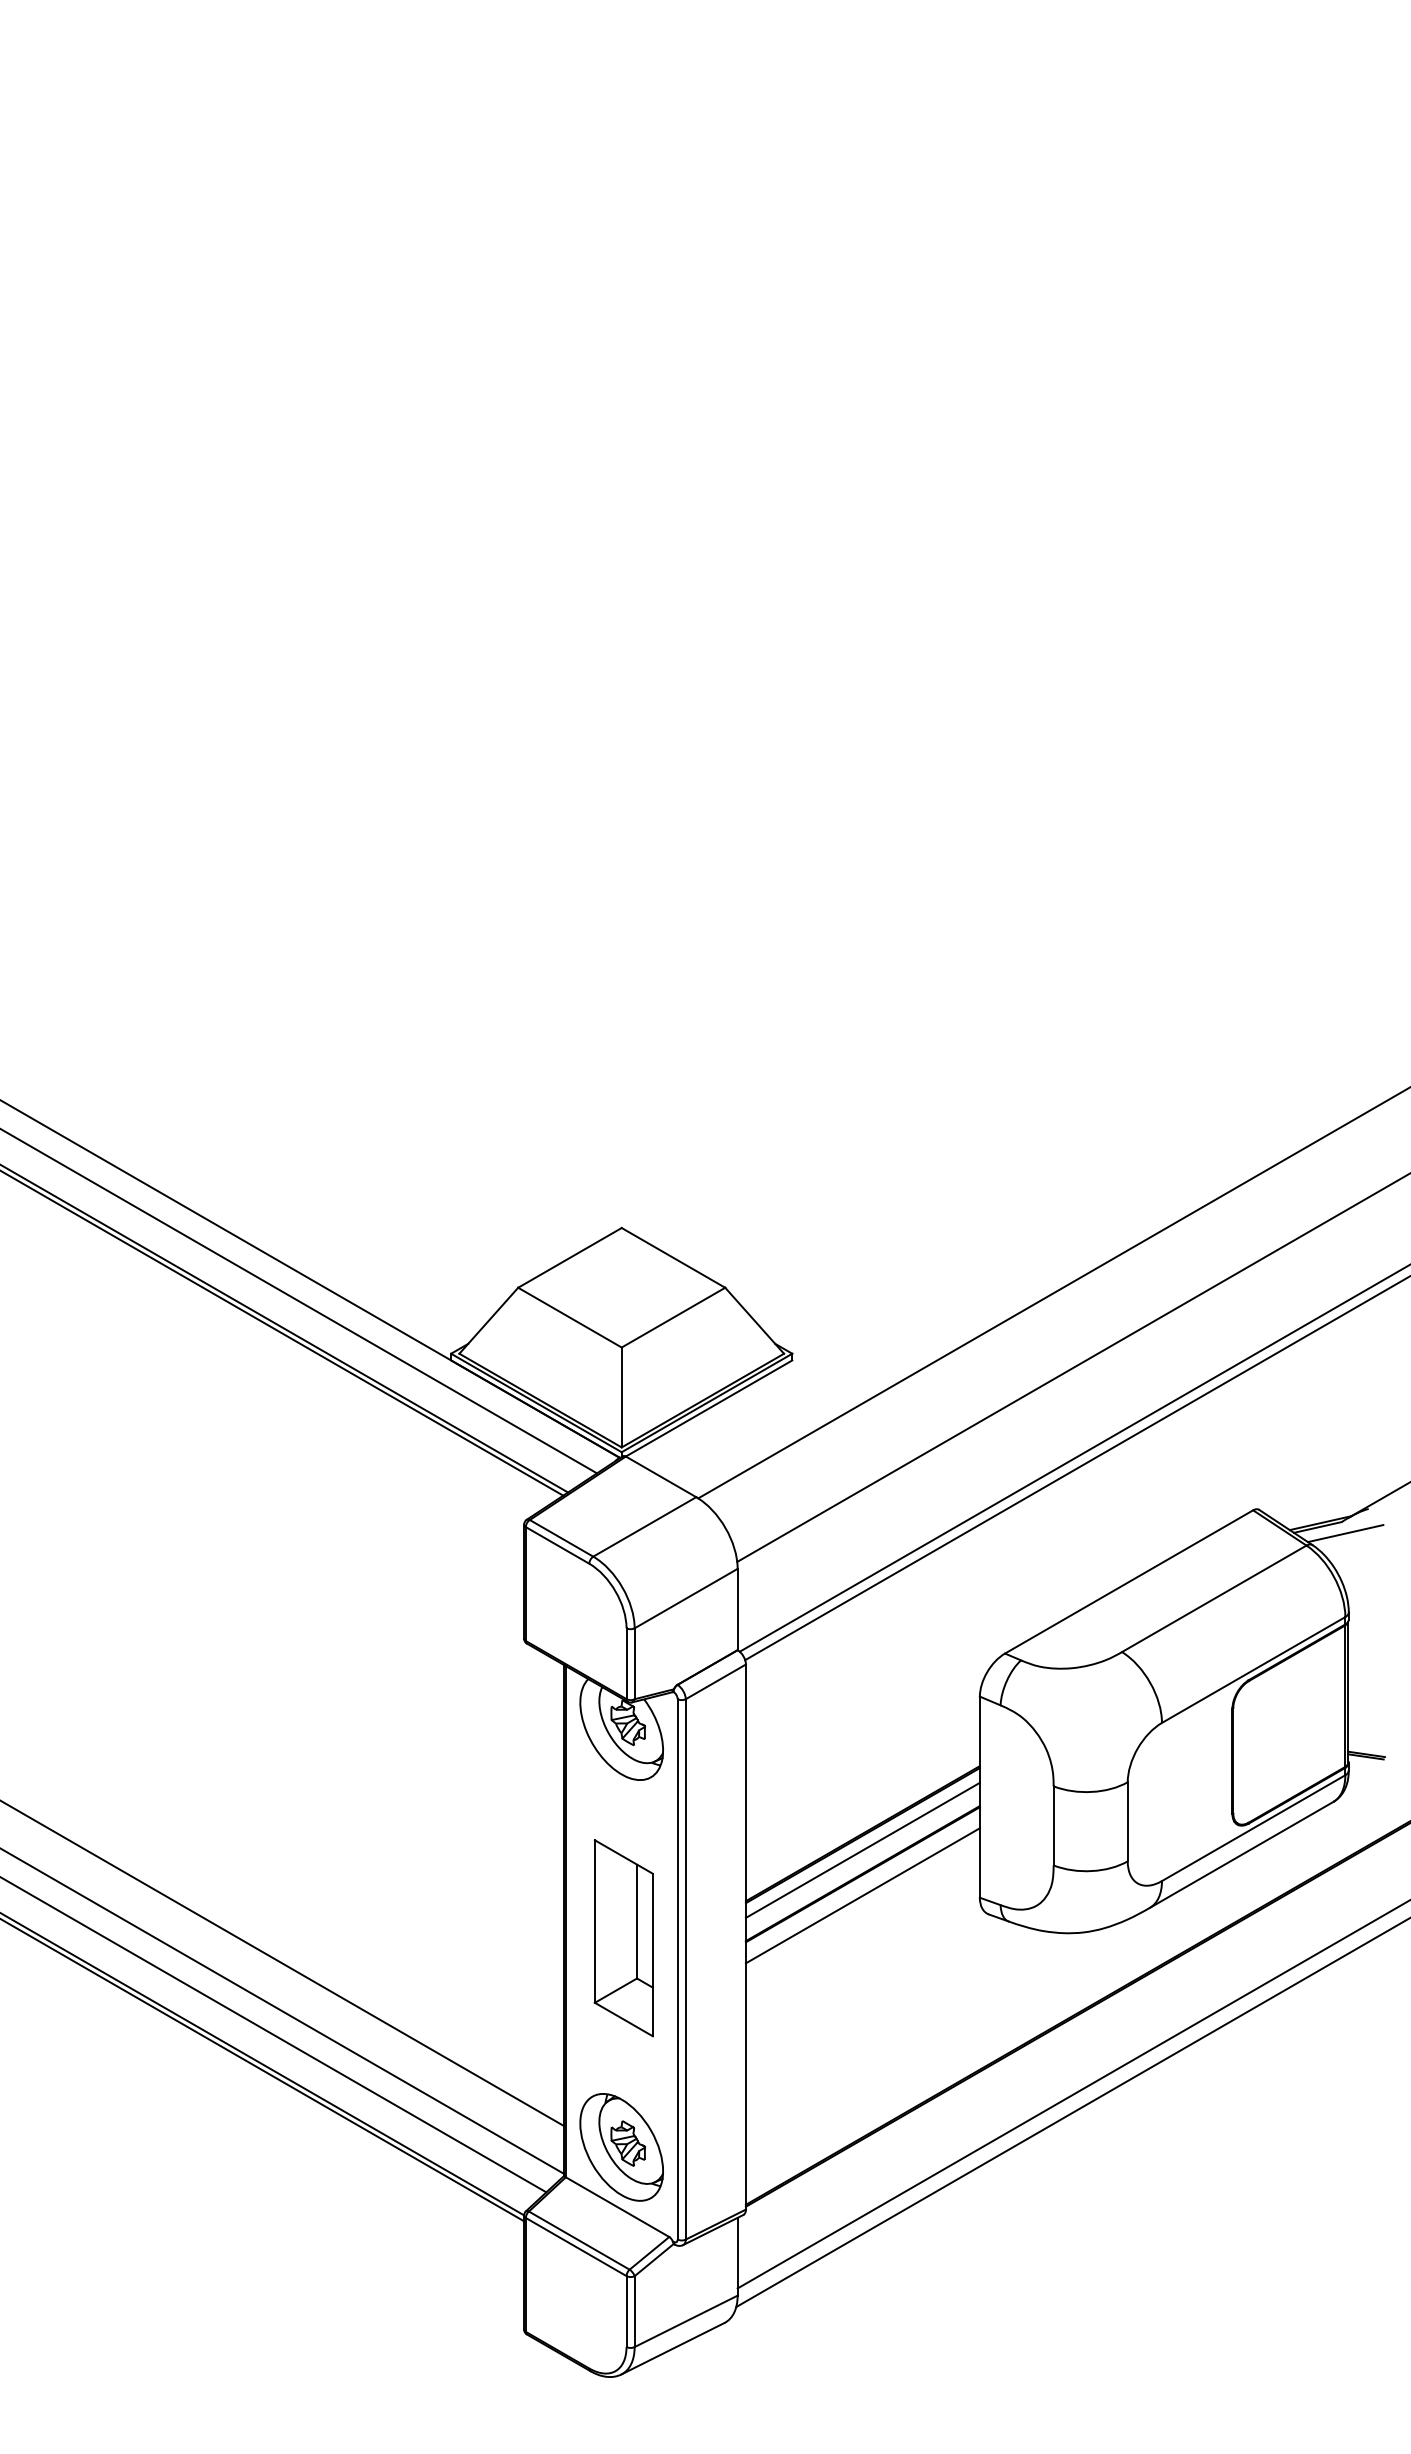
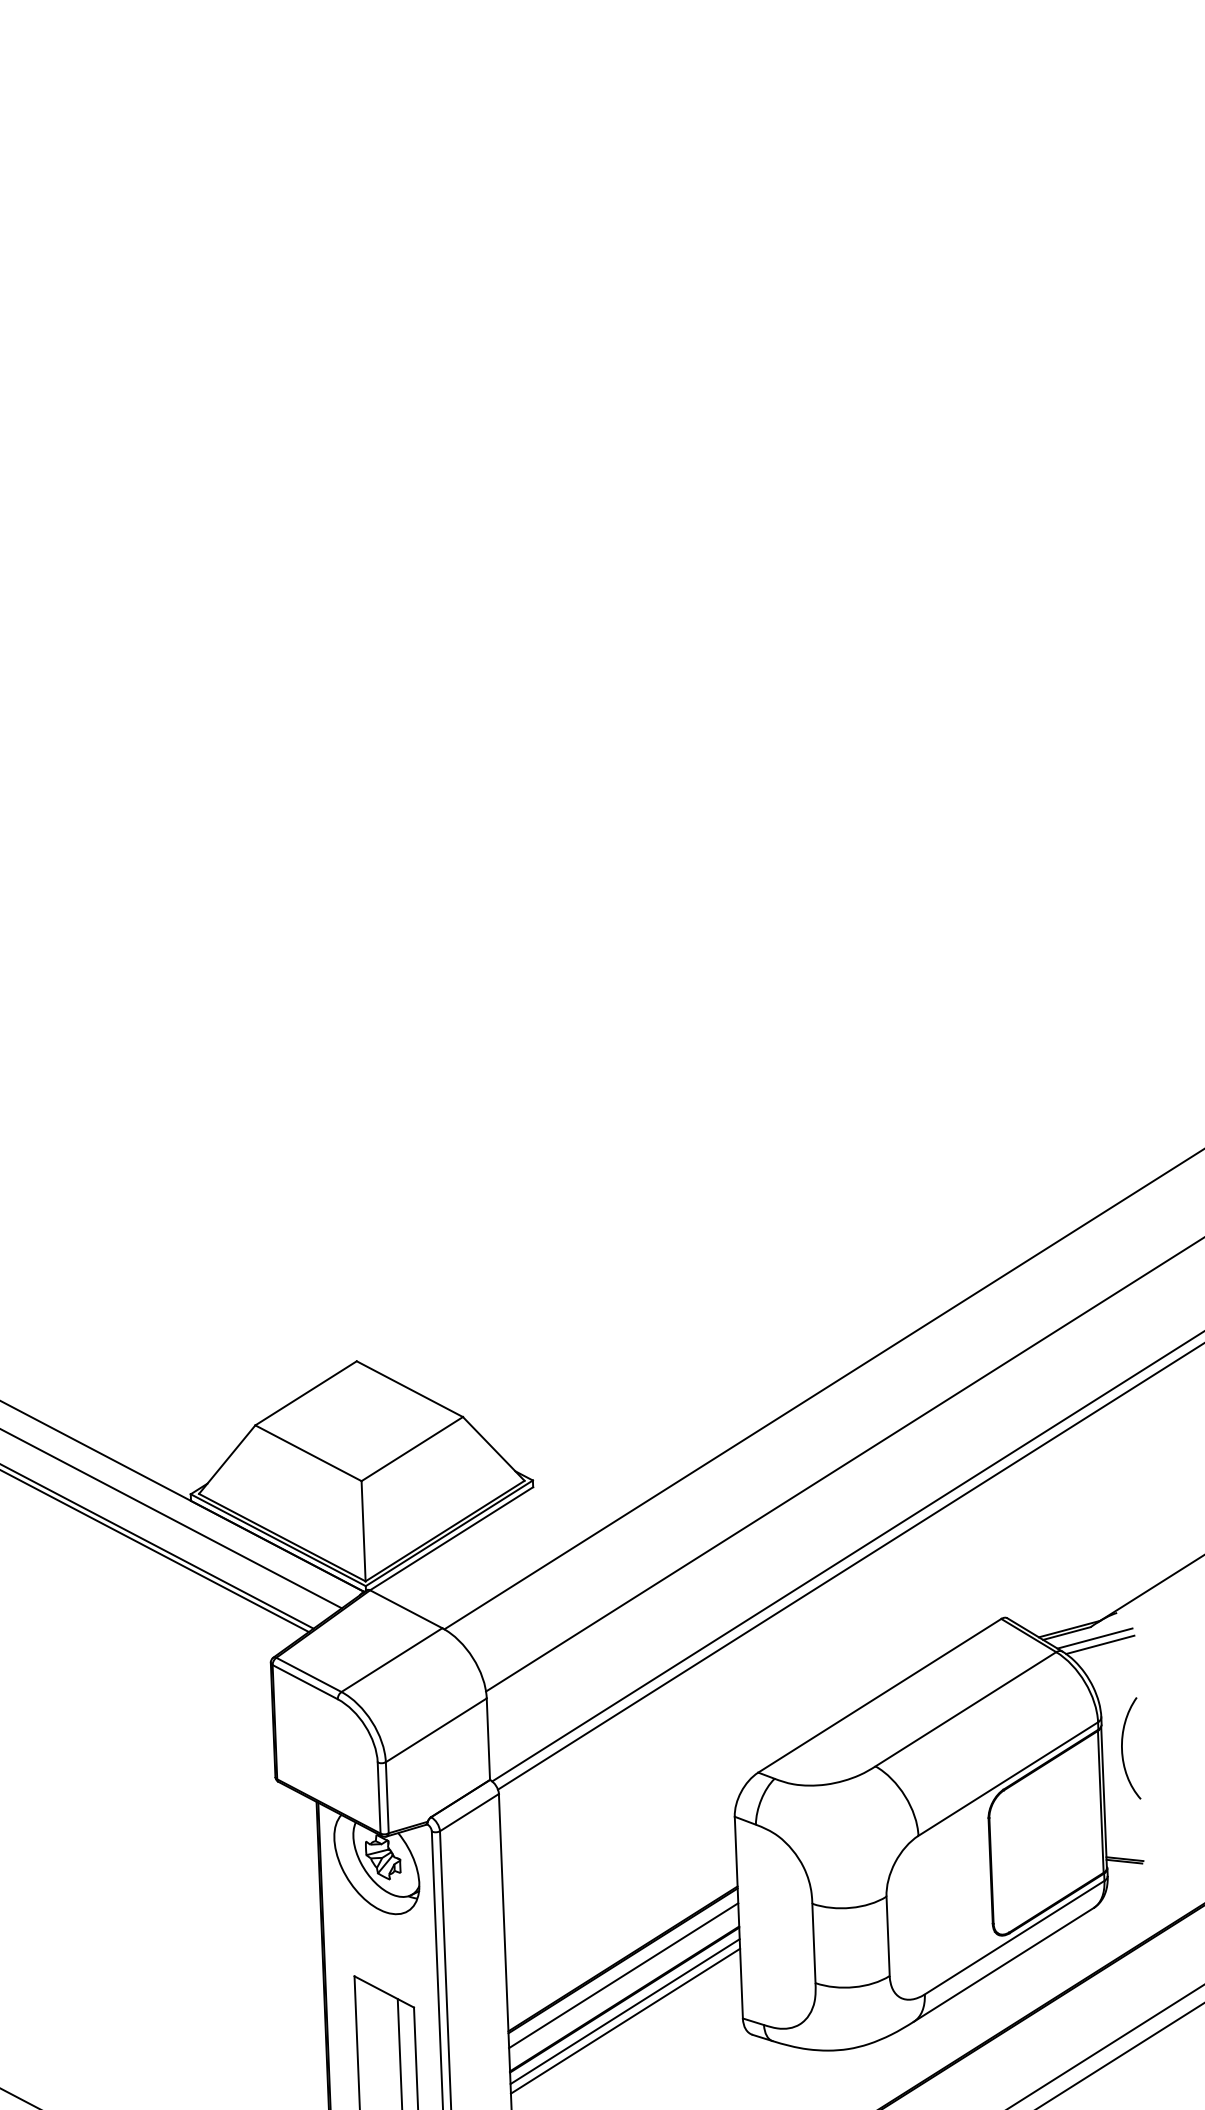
line: (1350, 1539) -> (1100, 1644), added
curve: (1368, 1644) -> (1122, 1748), added
line: (862, 1885) -> (624, 2010), added

